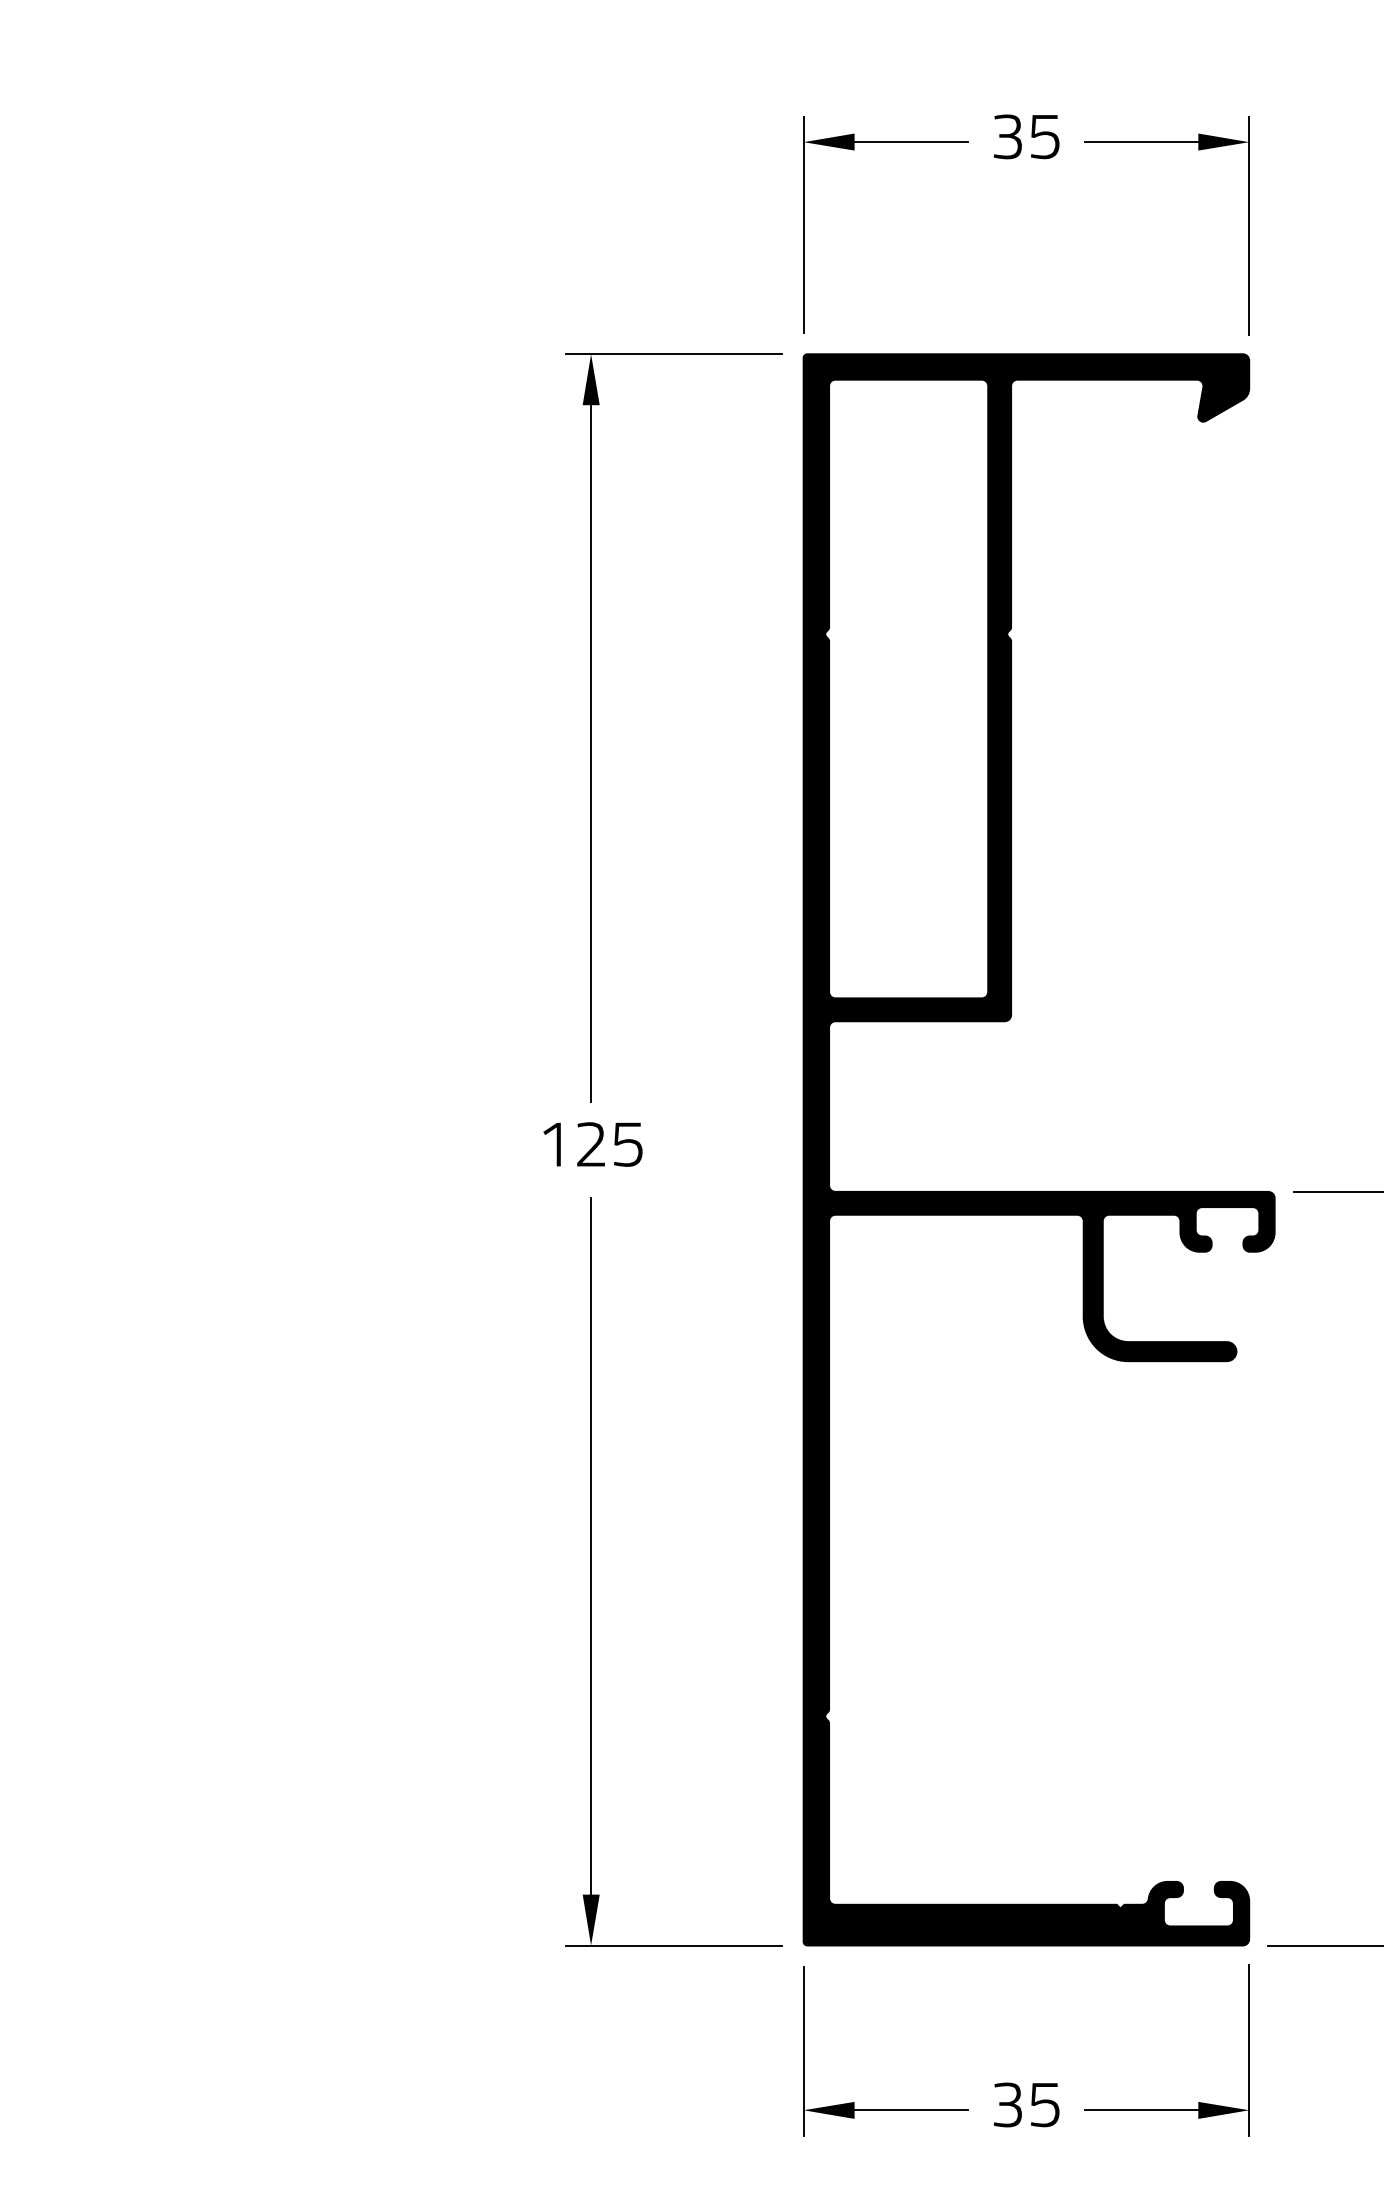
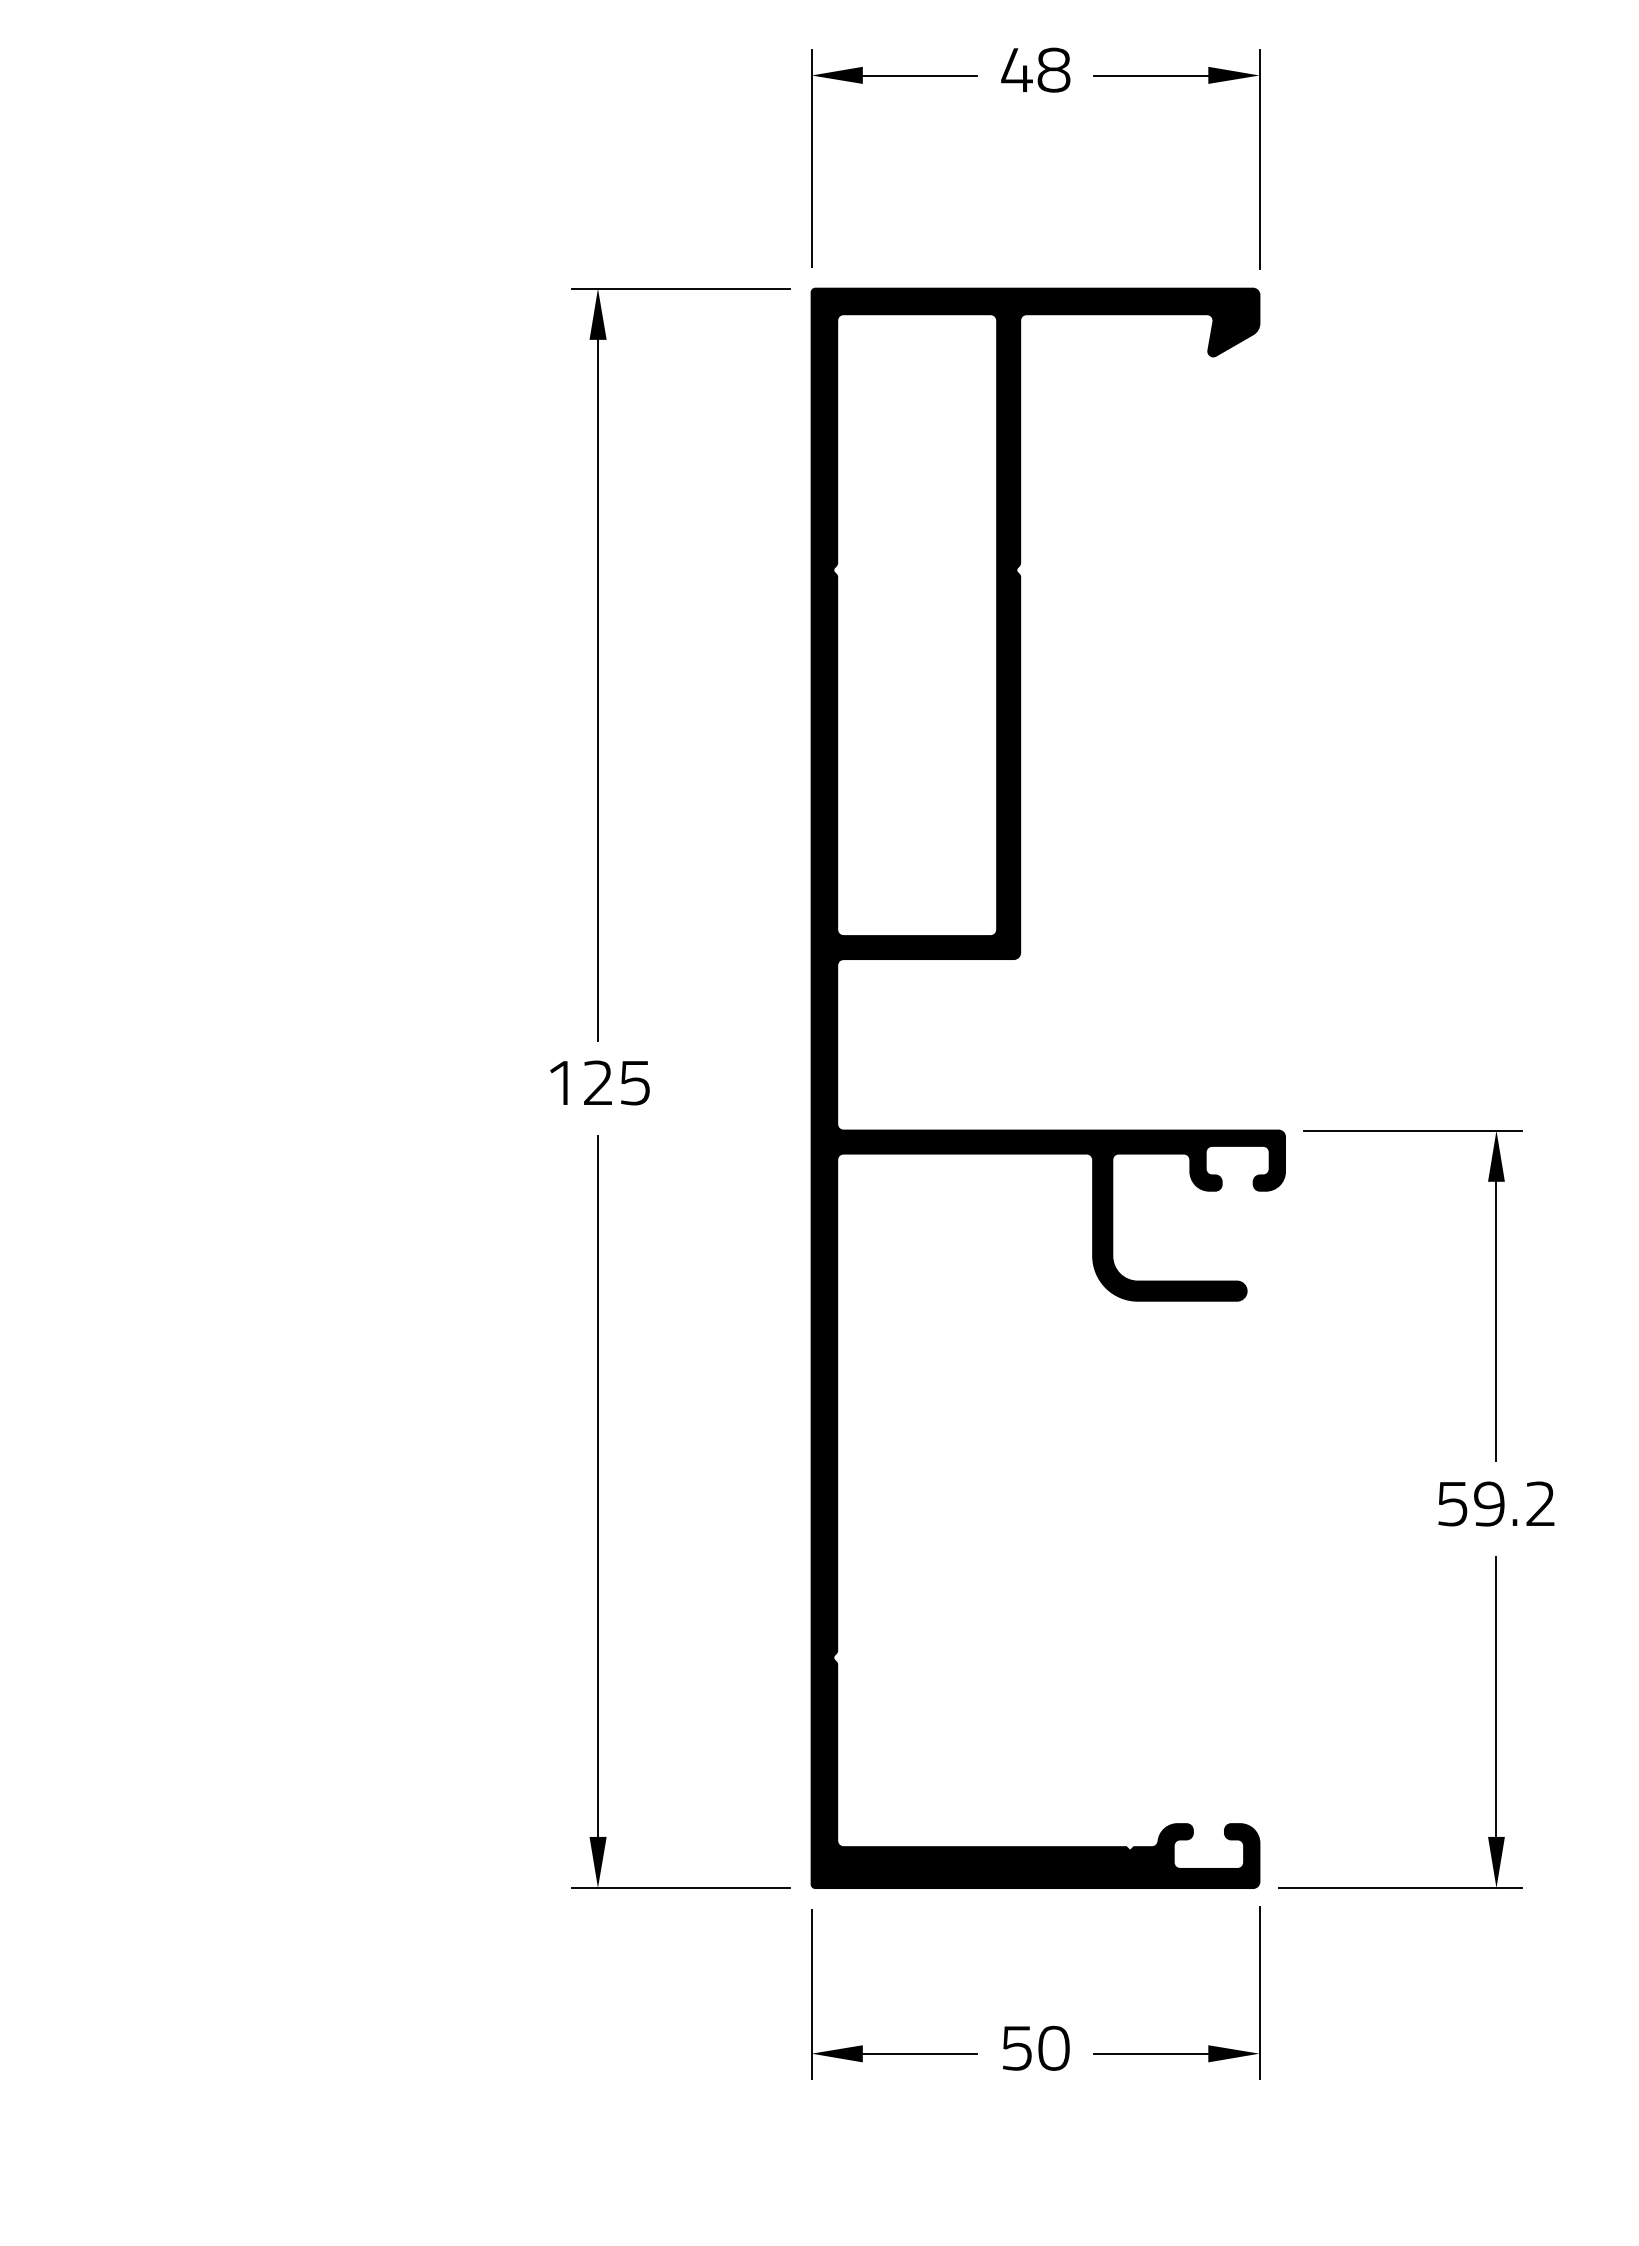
text: (1026, 136) -> (1035, 69), 35 -> 48
text: (1026, 2104) -> (1035, 2047), 35 -> 50

